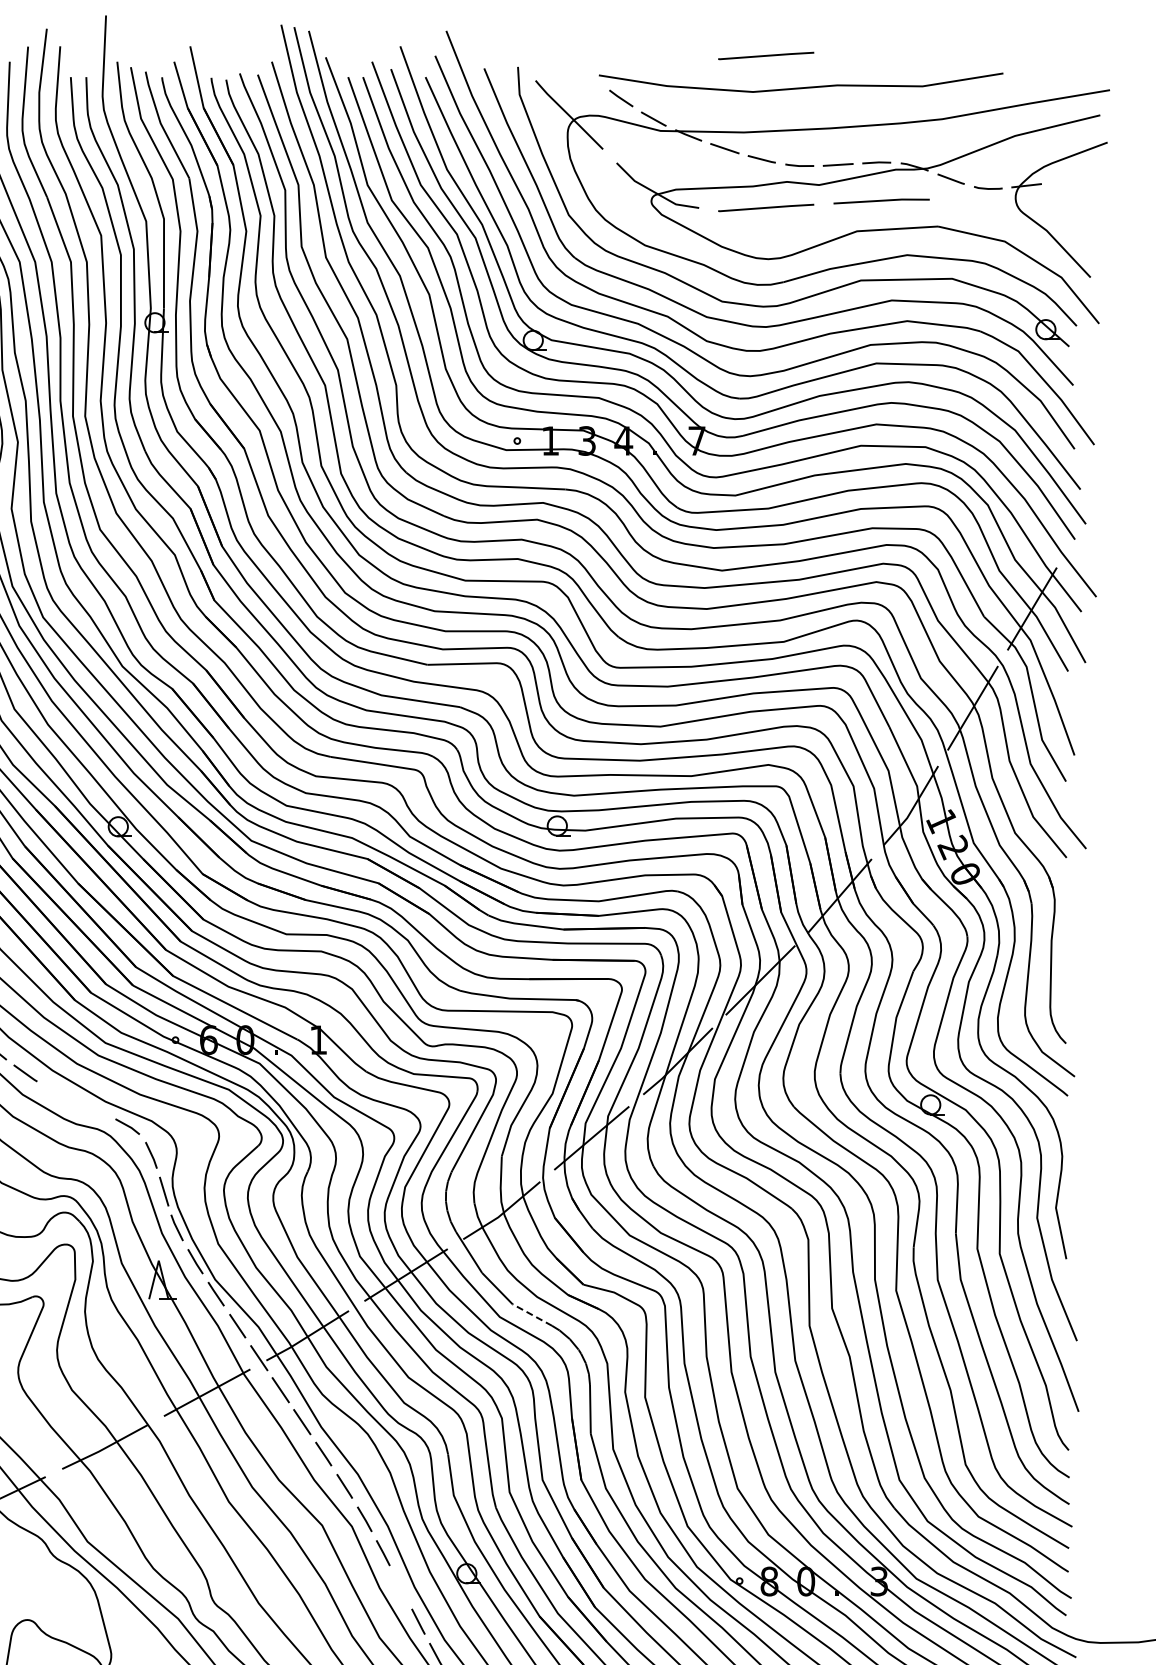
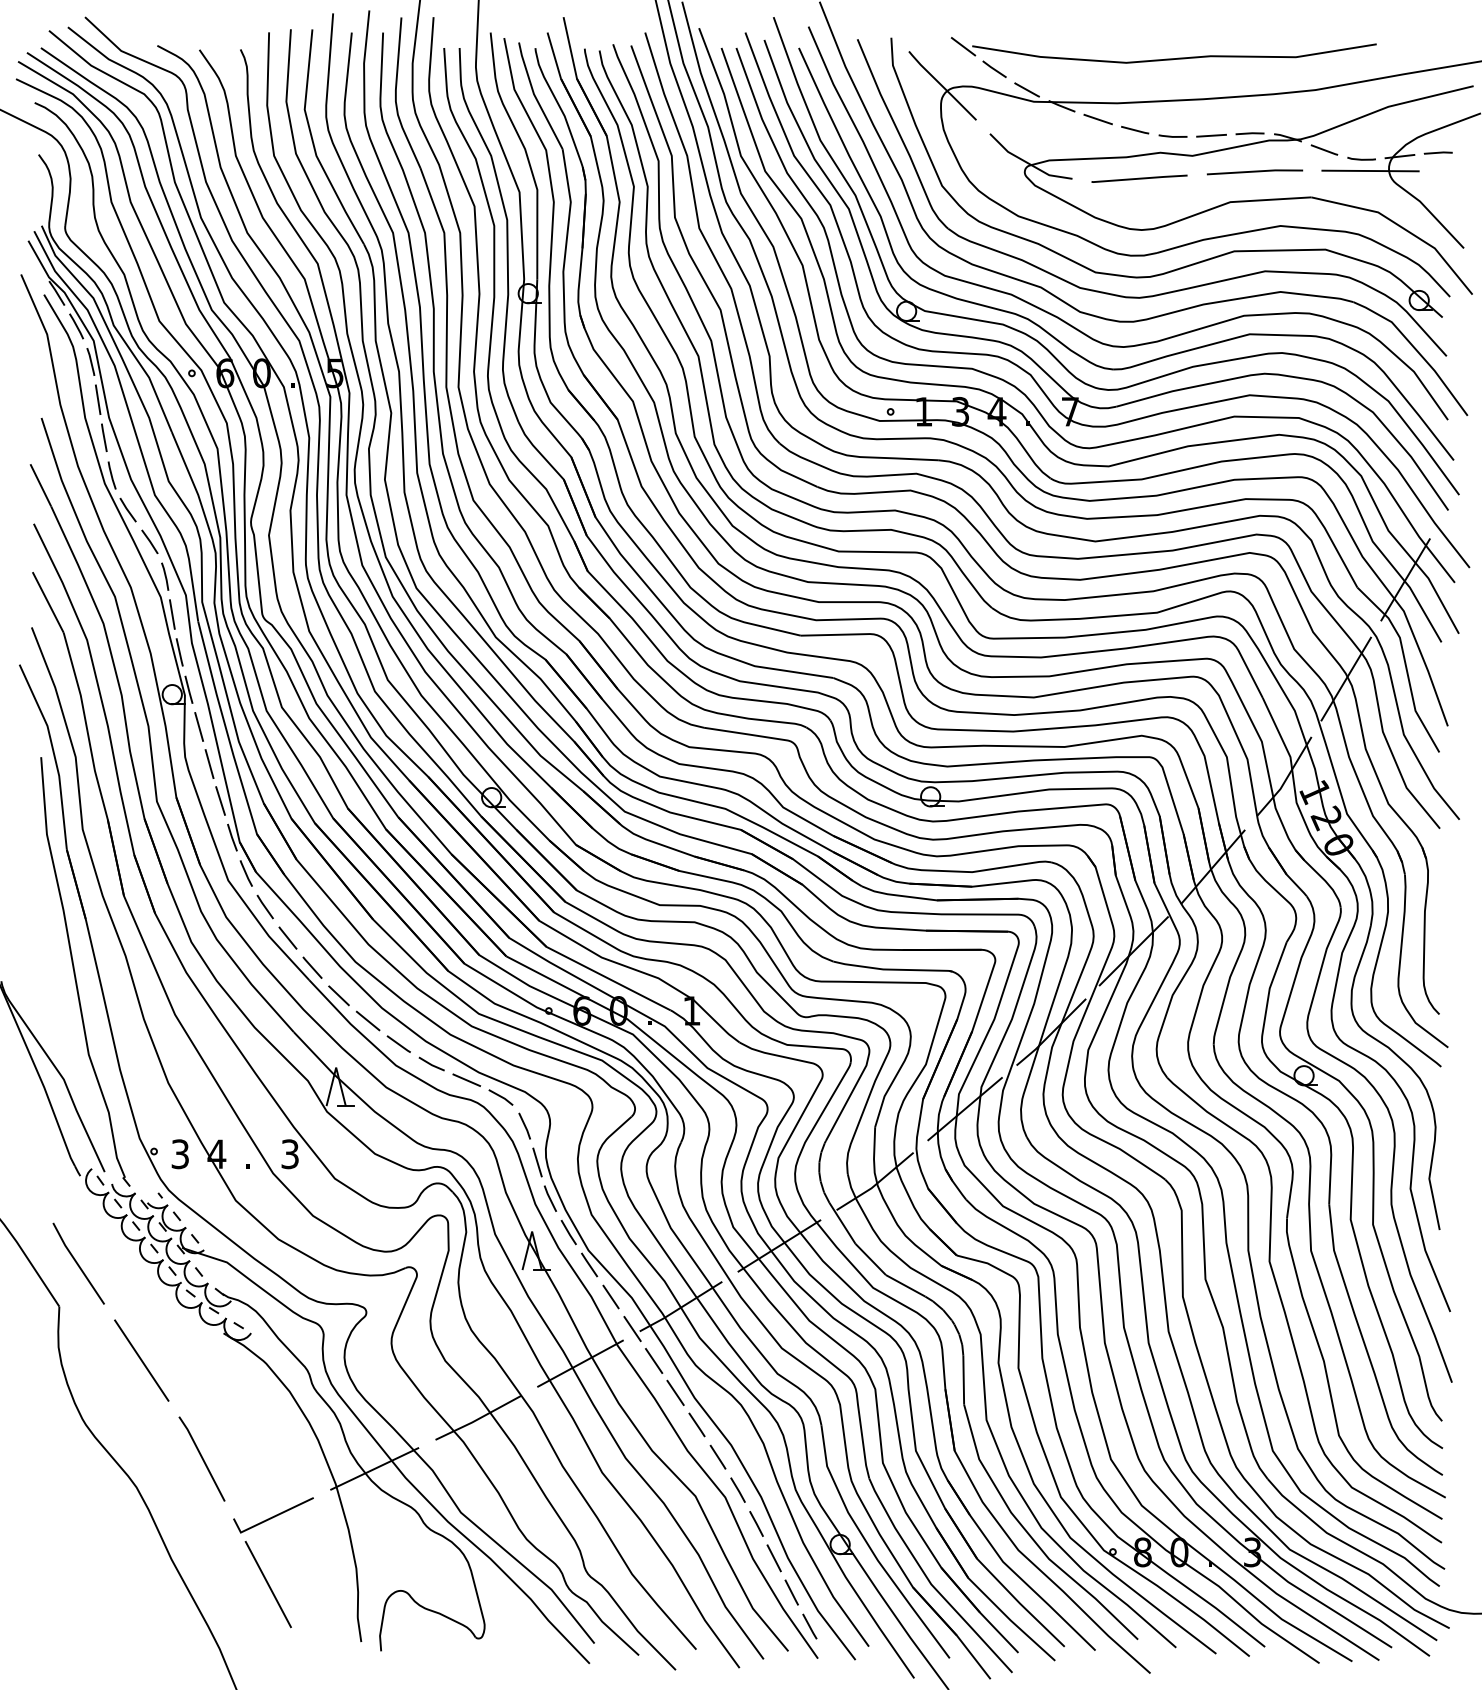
line: (766, 55) -> (1139, 26), removed
line: (590, 75) -> (963, 46), added
line: (1064, 181) -> (1437, 152), added
line: (997, 199) -> (1370, 170), added
line: (58, 1092) -> (431, 1063), added
line: (93, 1109) -> (466, 1080), added
line: (532, 1314) -> (905, 1285), dashed -> solid
line: (400, 1587) -> (773, 1558), added

